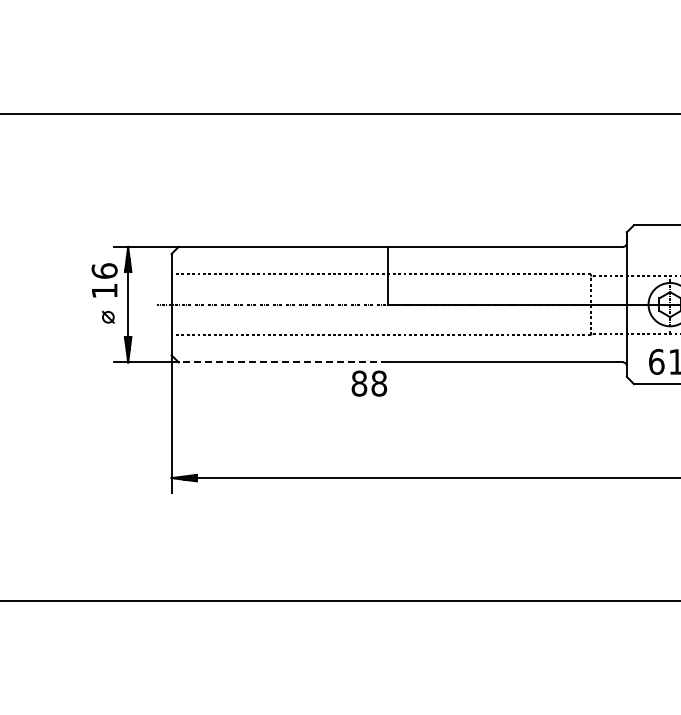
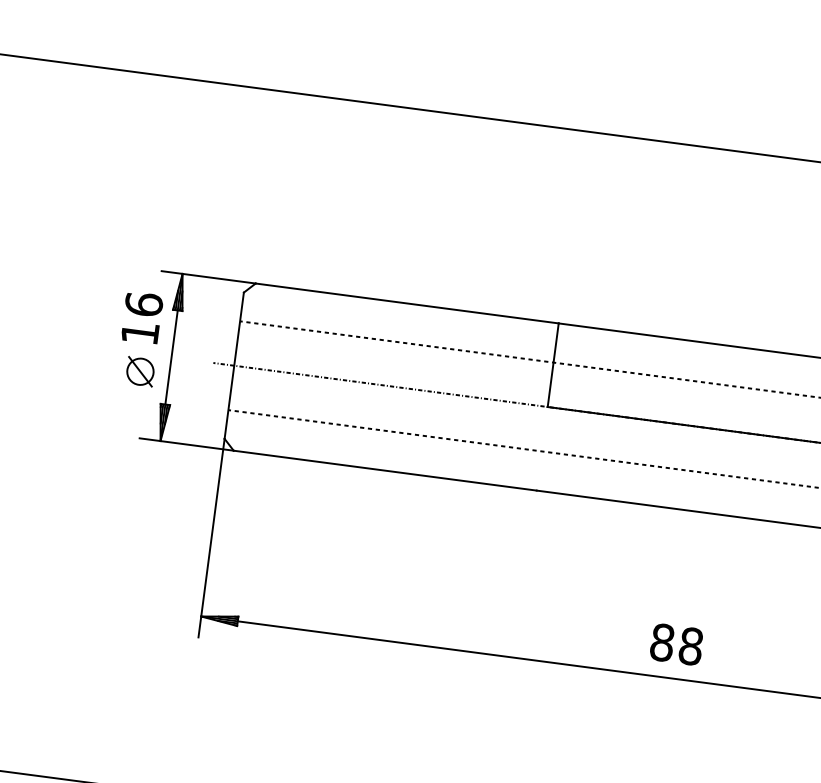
part: (108, 317) -> (140, 372), size x1.67
line: (283, 362) -> (385, 470), dashed -> solid
text: (368, 383) -> (675, 644), moved

